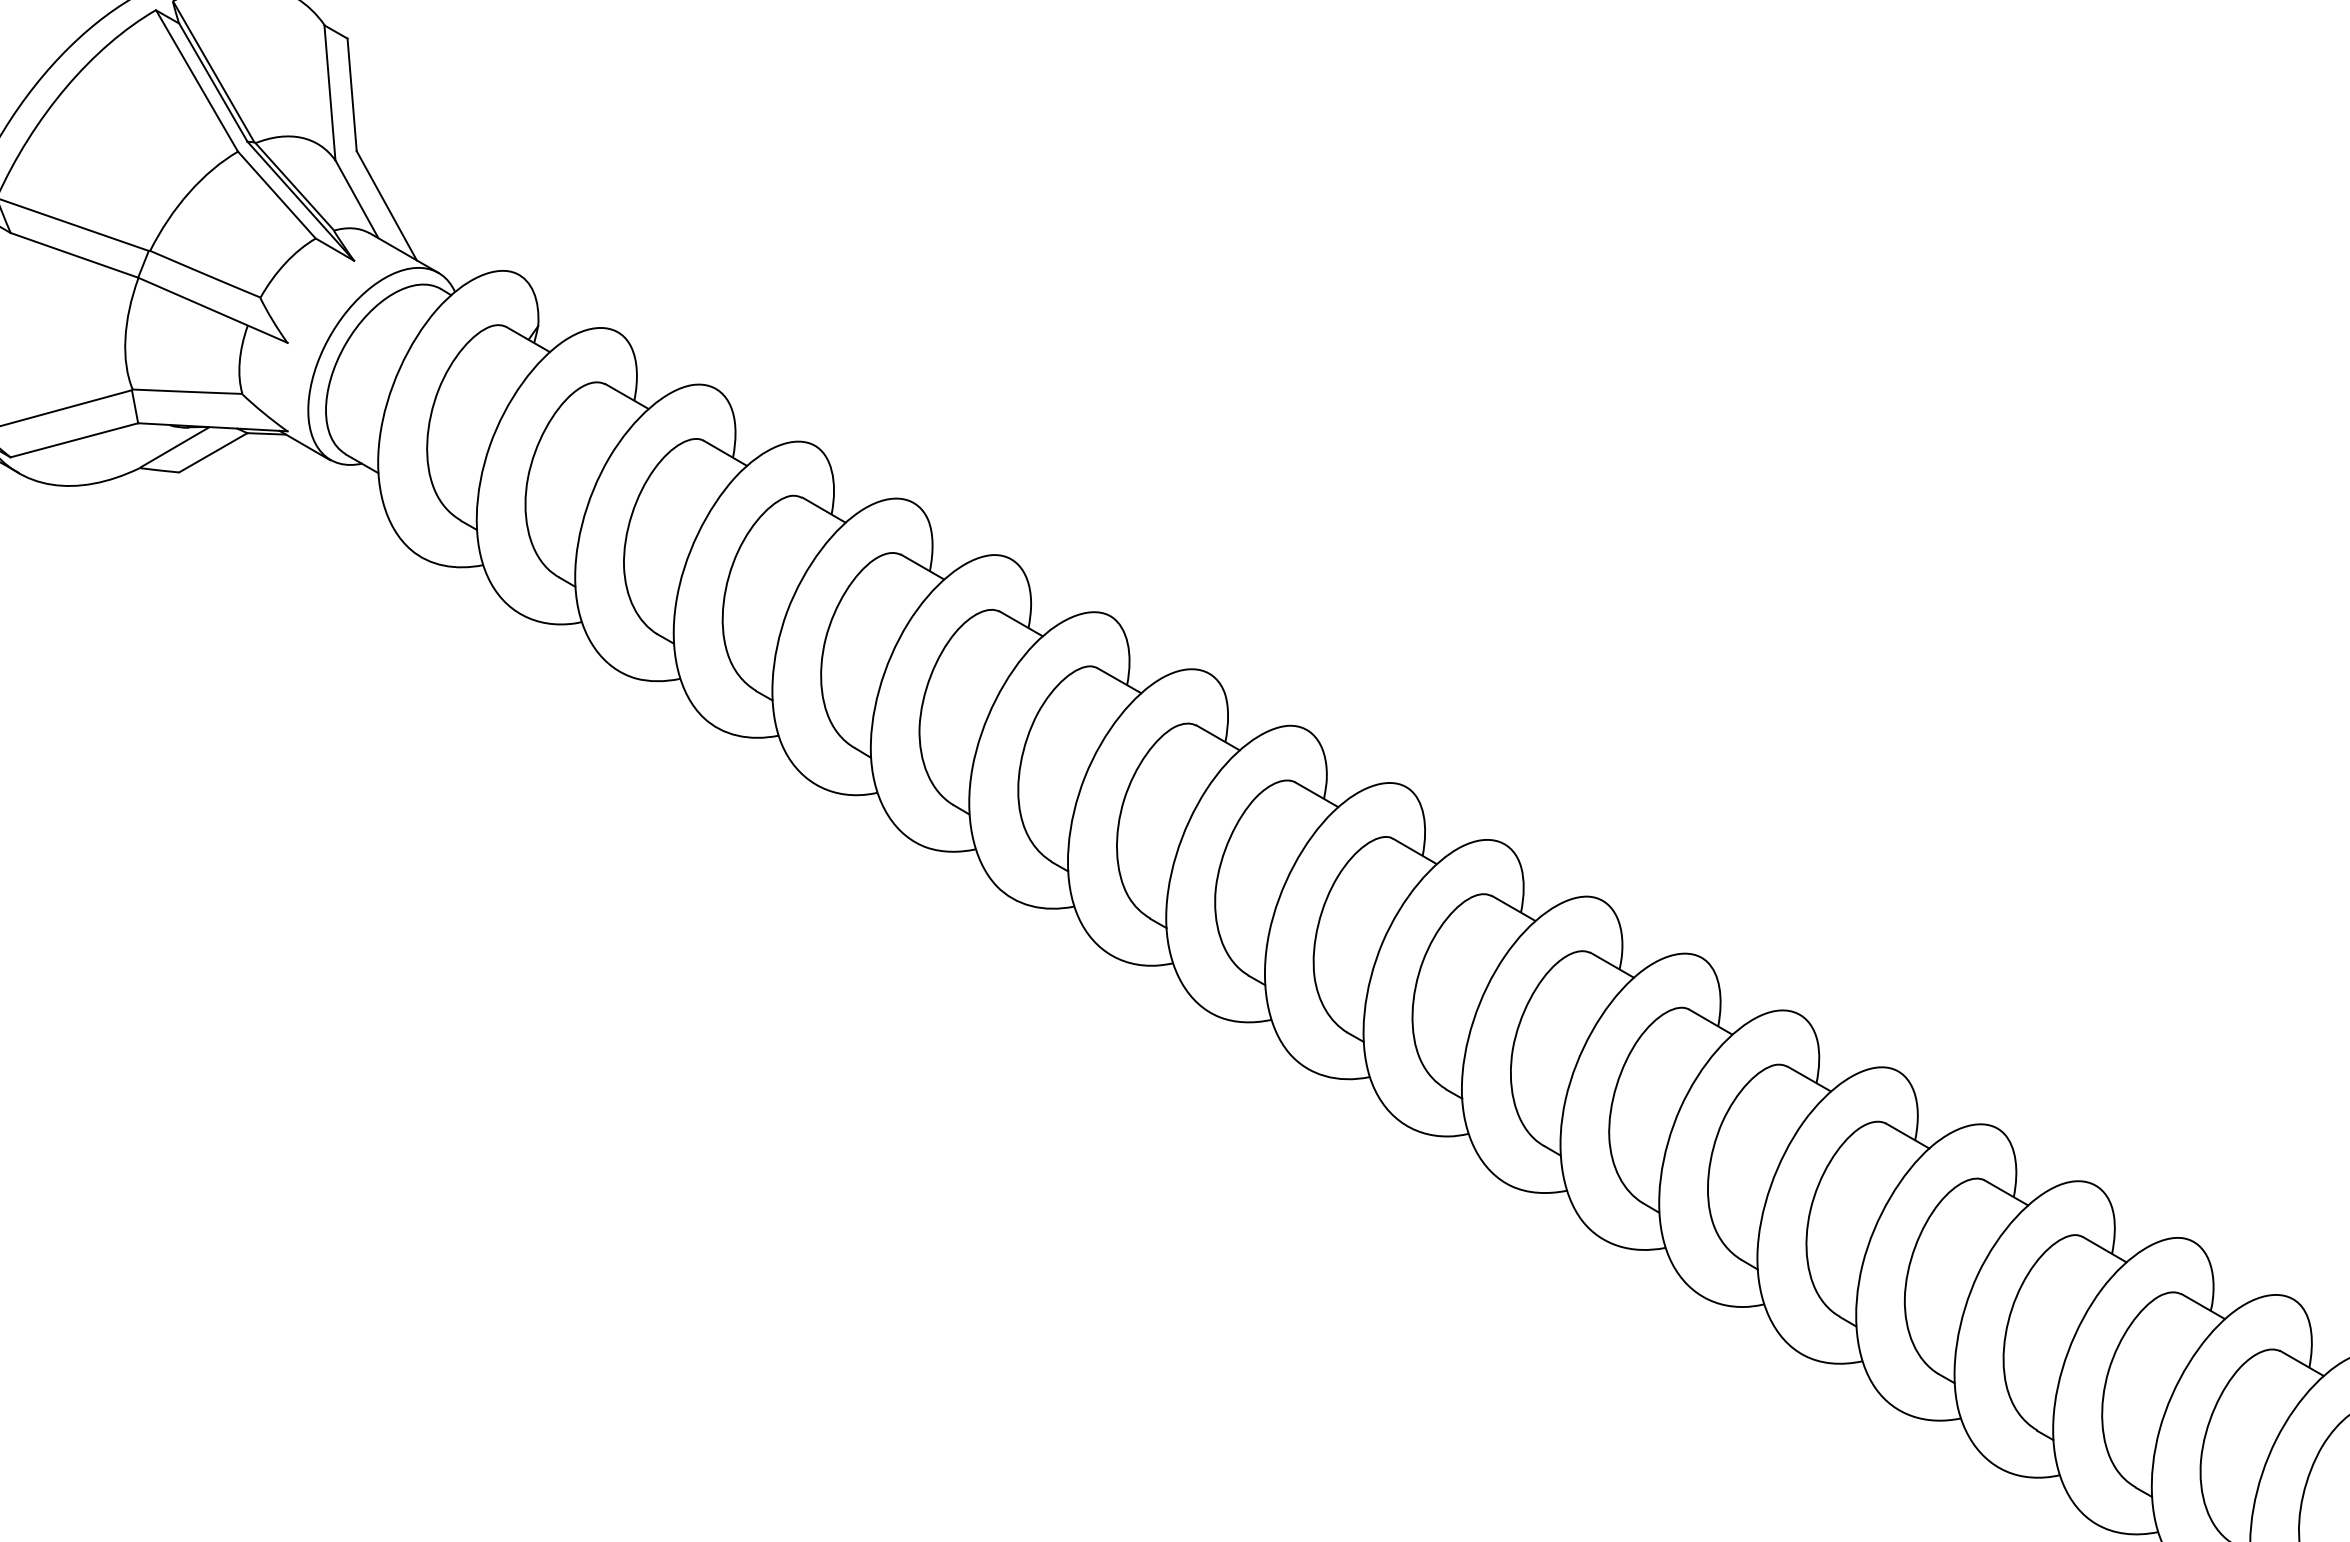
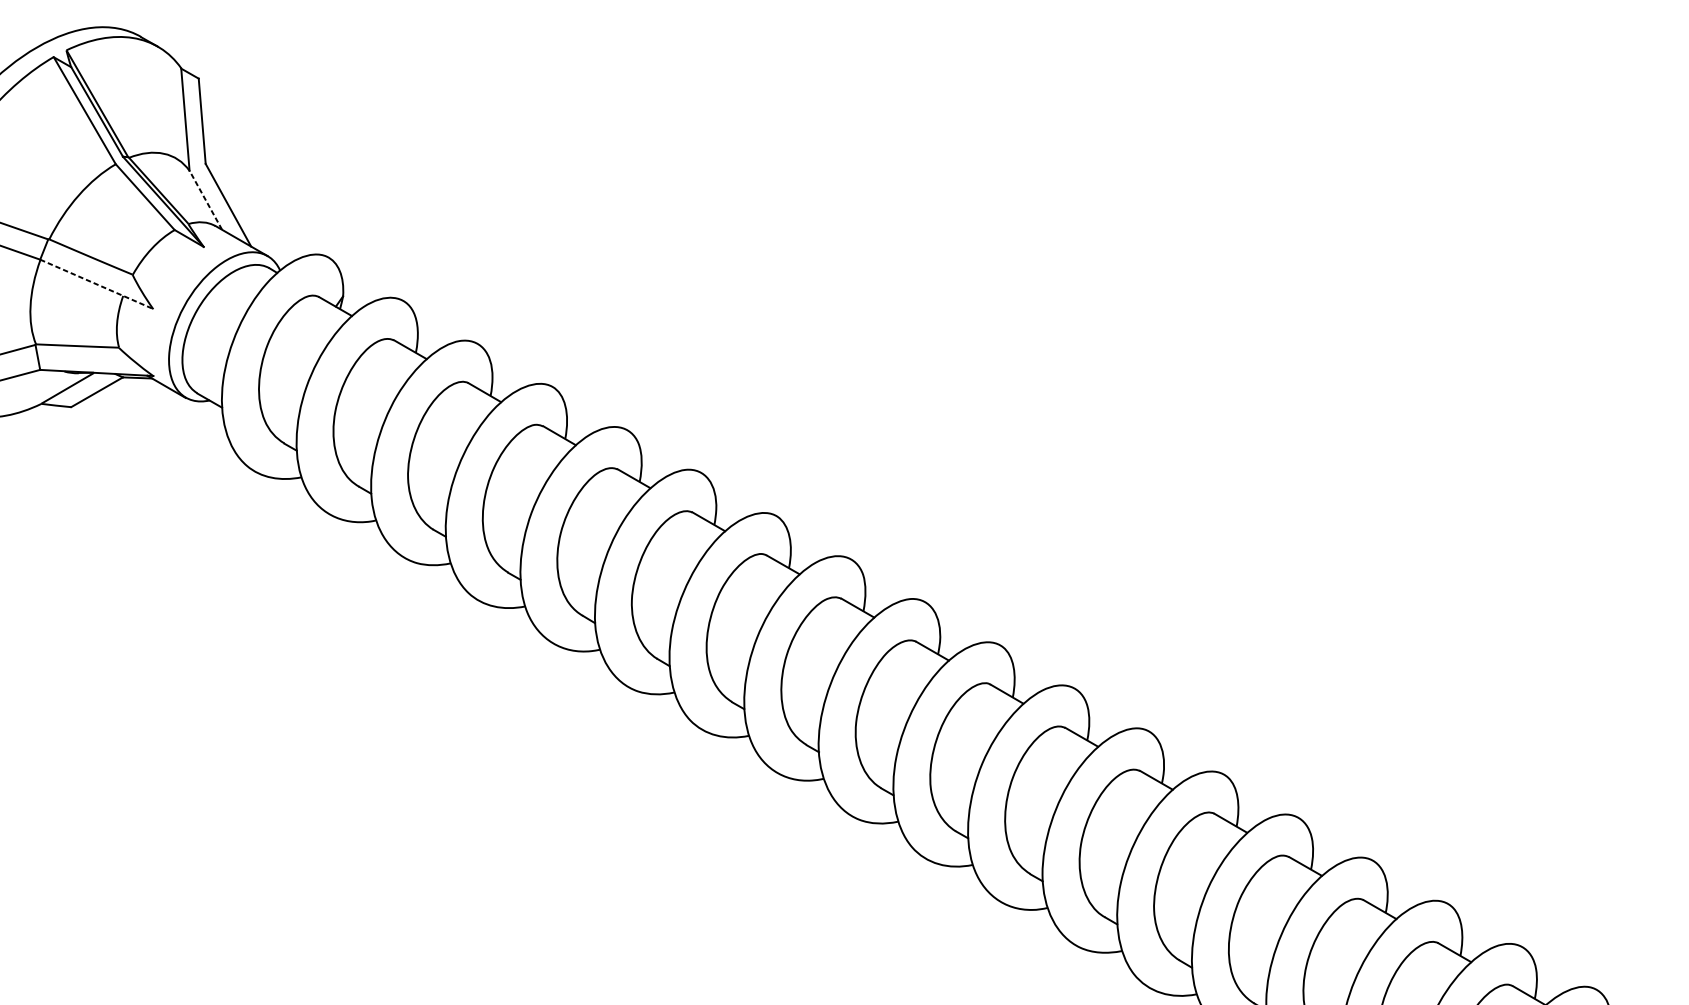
line: (356, 198) -> (205, 199), solid -> dashed
line: (212, 310) -> (96, 284), solid -> dashed

